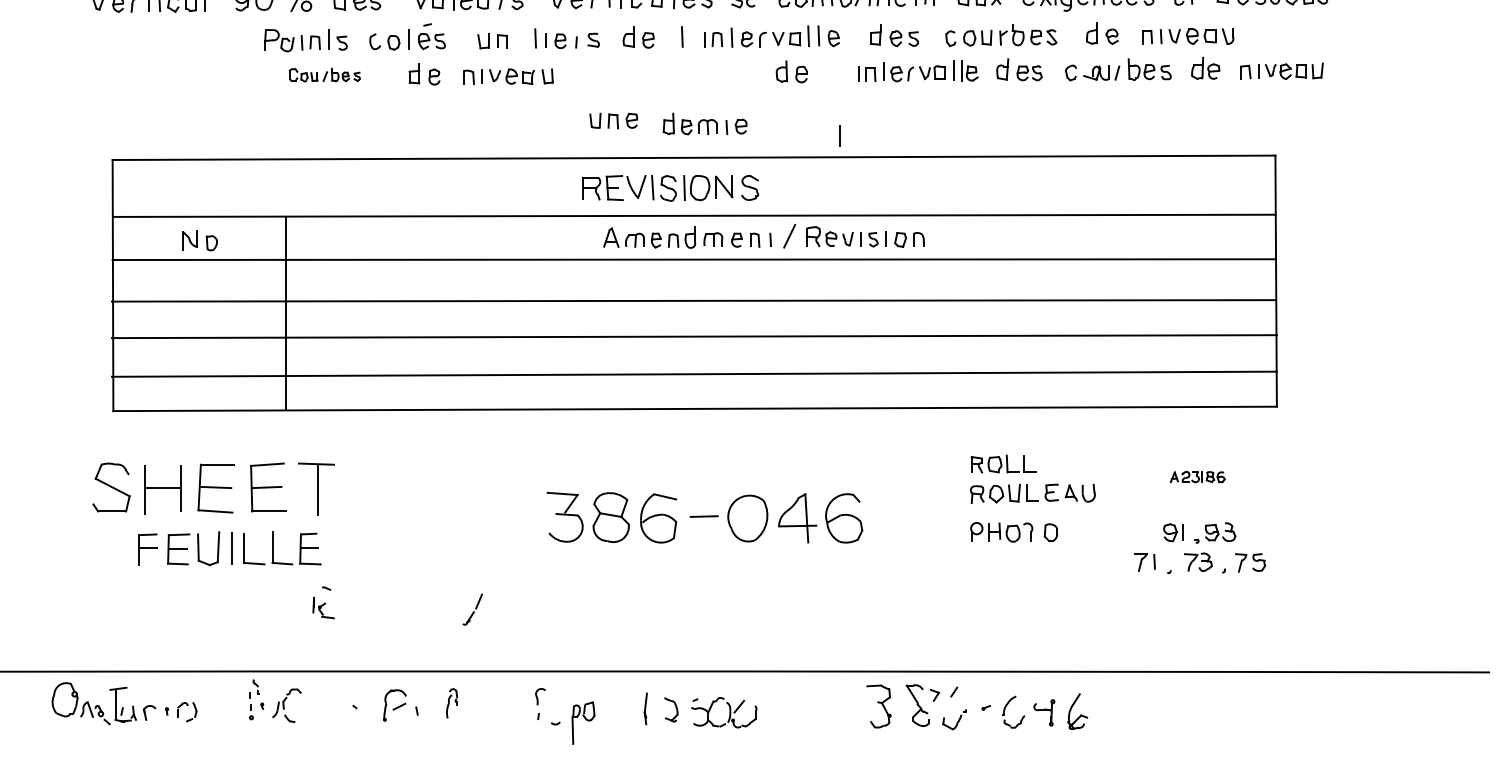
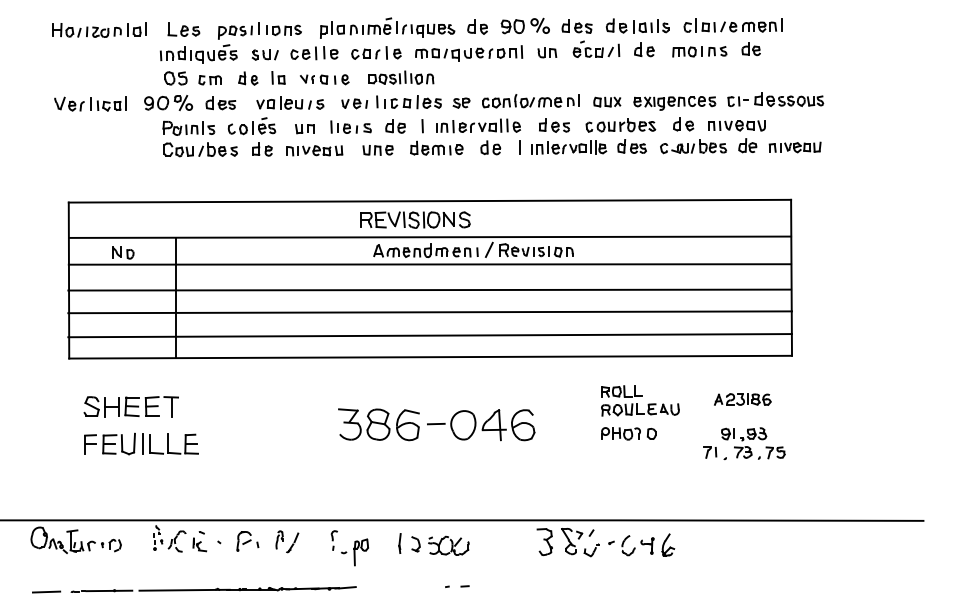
part: (324, 74) -> (200, 149), size x1.67
part: (612, 121) -> (377, 150), moved
part: (704, 122) -> (436, 147), moved
line: (838, 135) -> (519, 147), moved
part: (1197, 477) -> (742, 399), size x1.67
part: (211, 488) -> (130, 406), size x0.62
part: (323, 602) -> (199, 541), moved
part: (472, 609) -> (292, 542), moved

